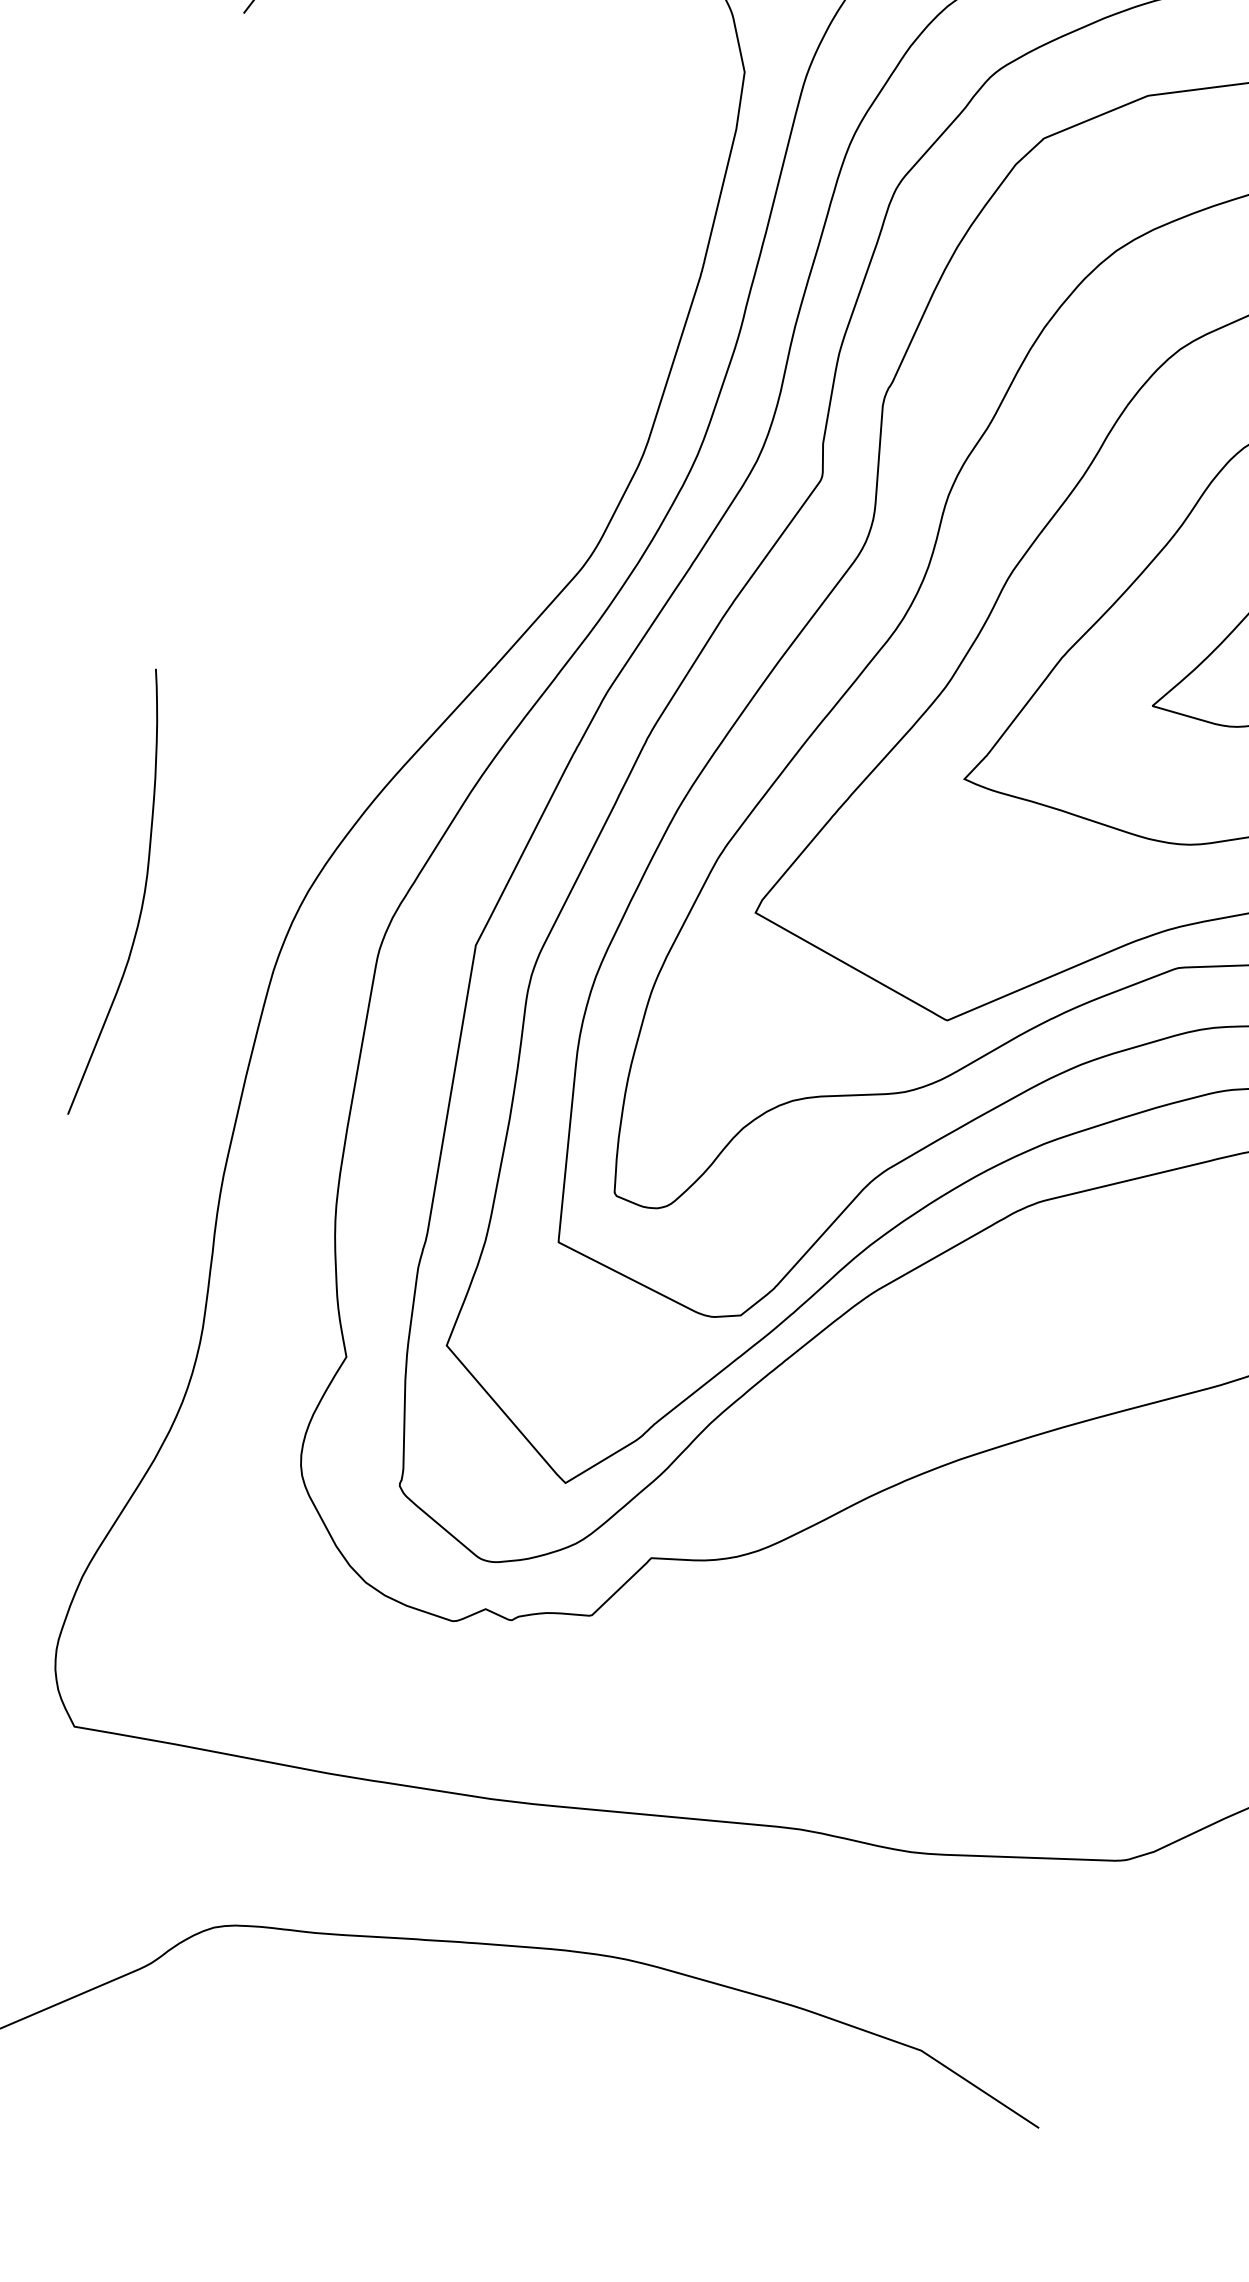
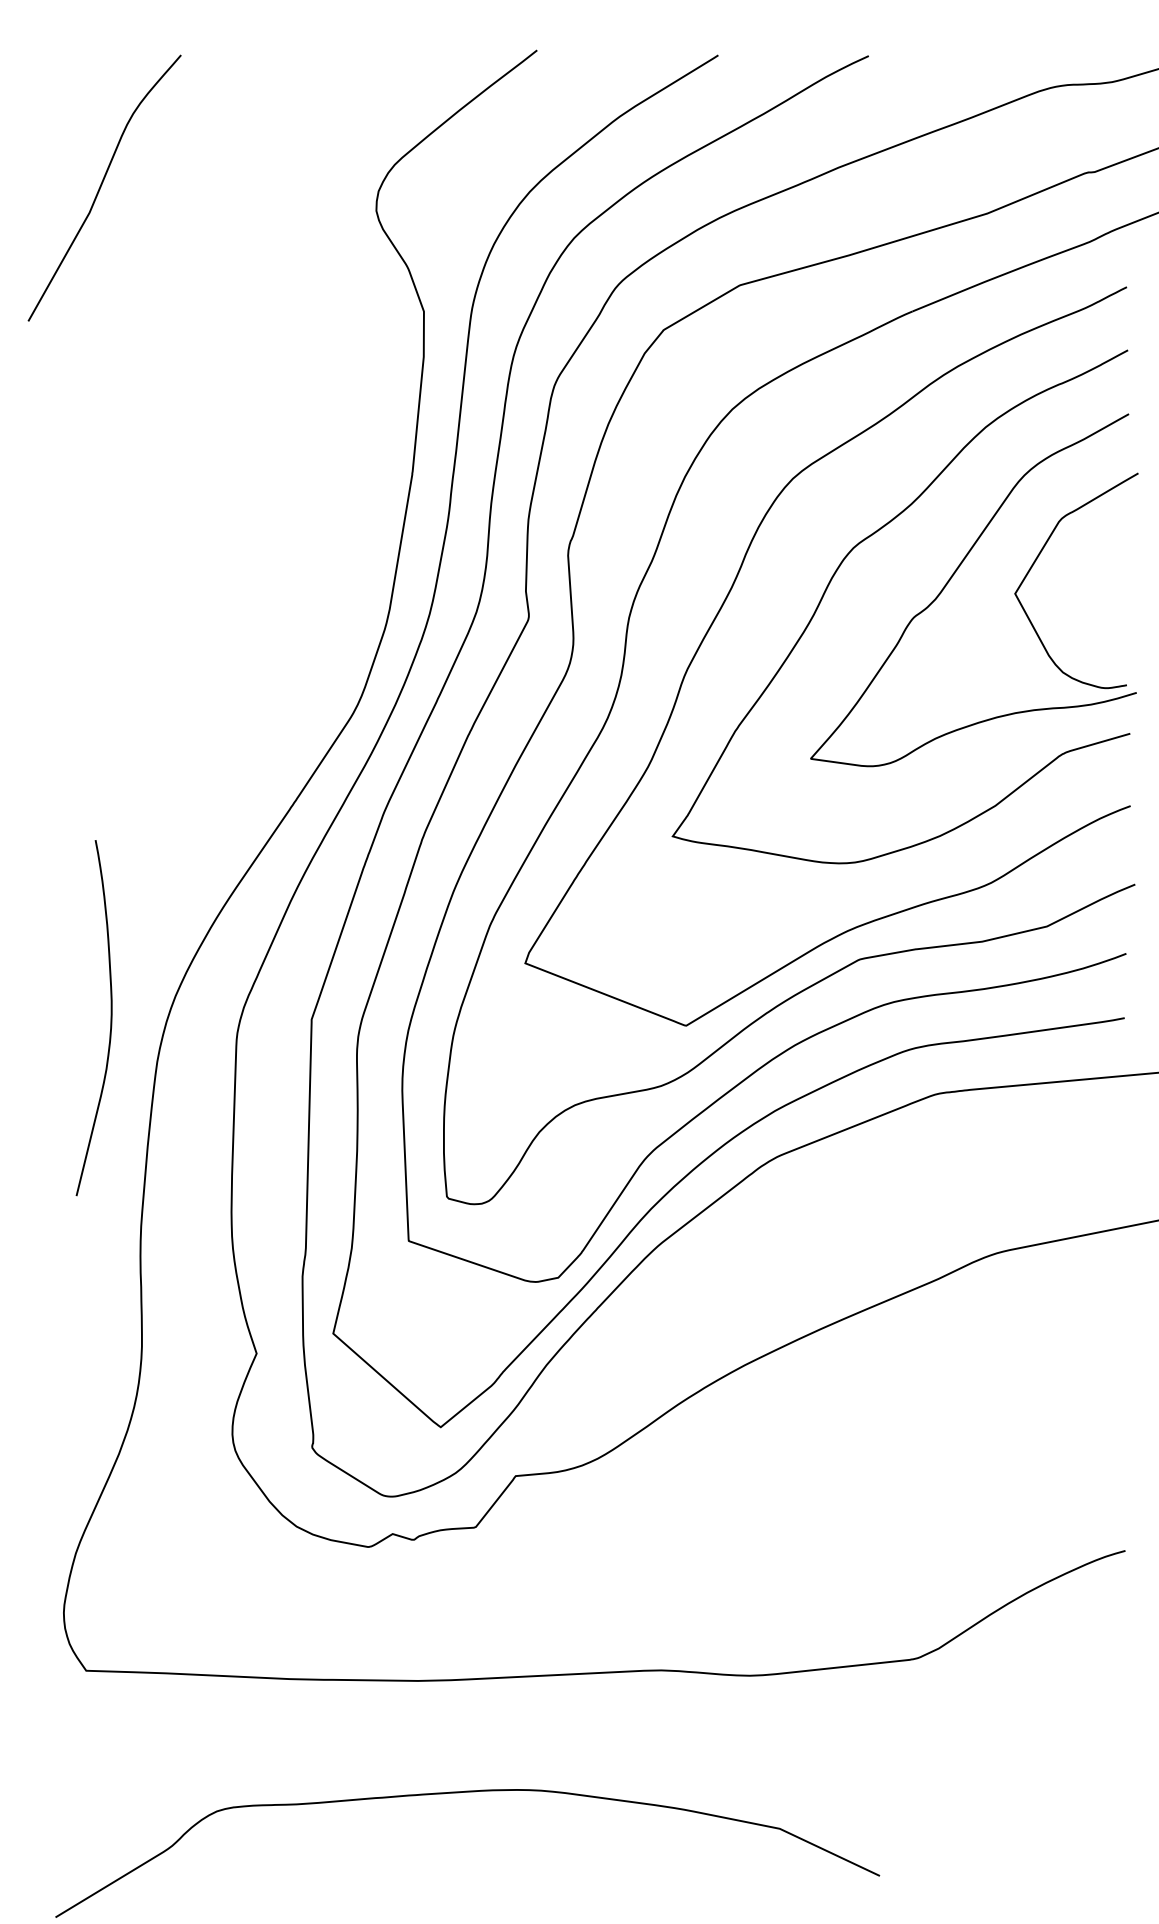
curve: (142, 896) -> (110, 1018), moved

